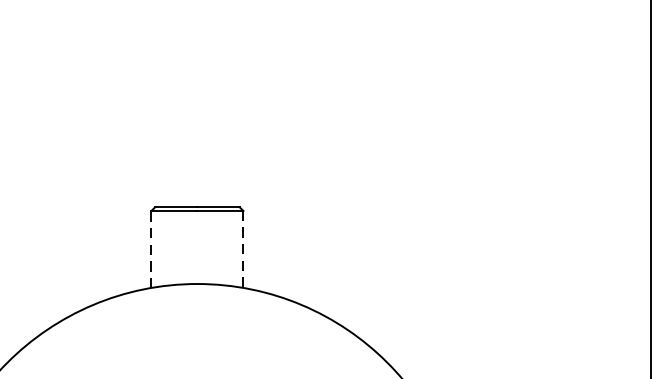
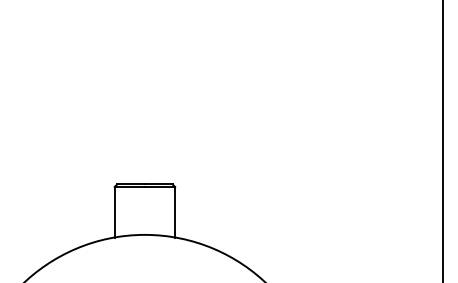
line: (243, 248) -> (175, 211), dashed -> solid
line: (151, 249) -> (114, 212), dashed -> solid

